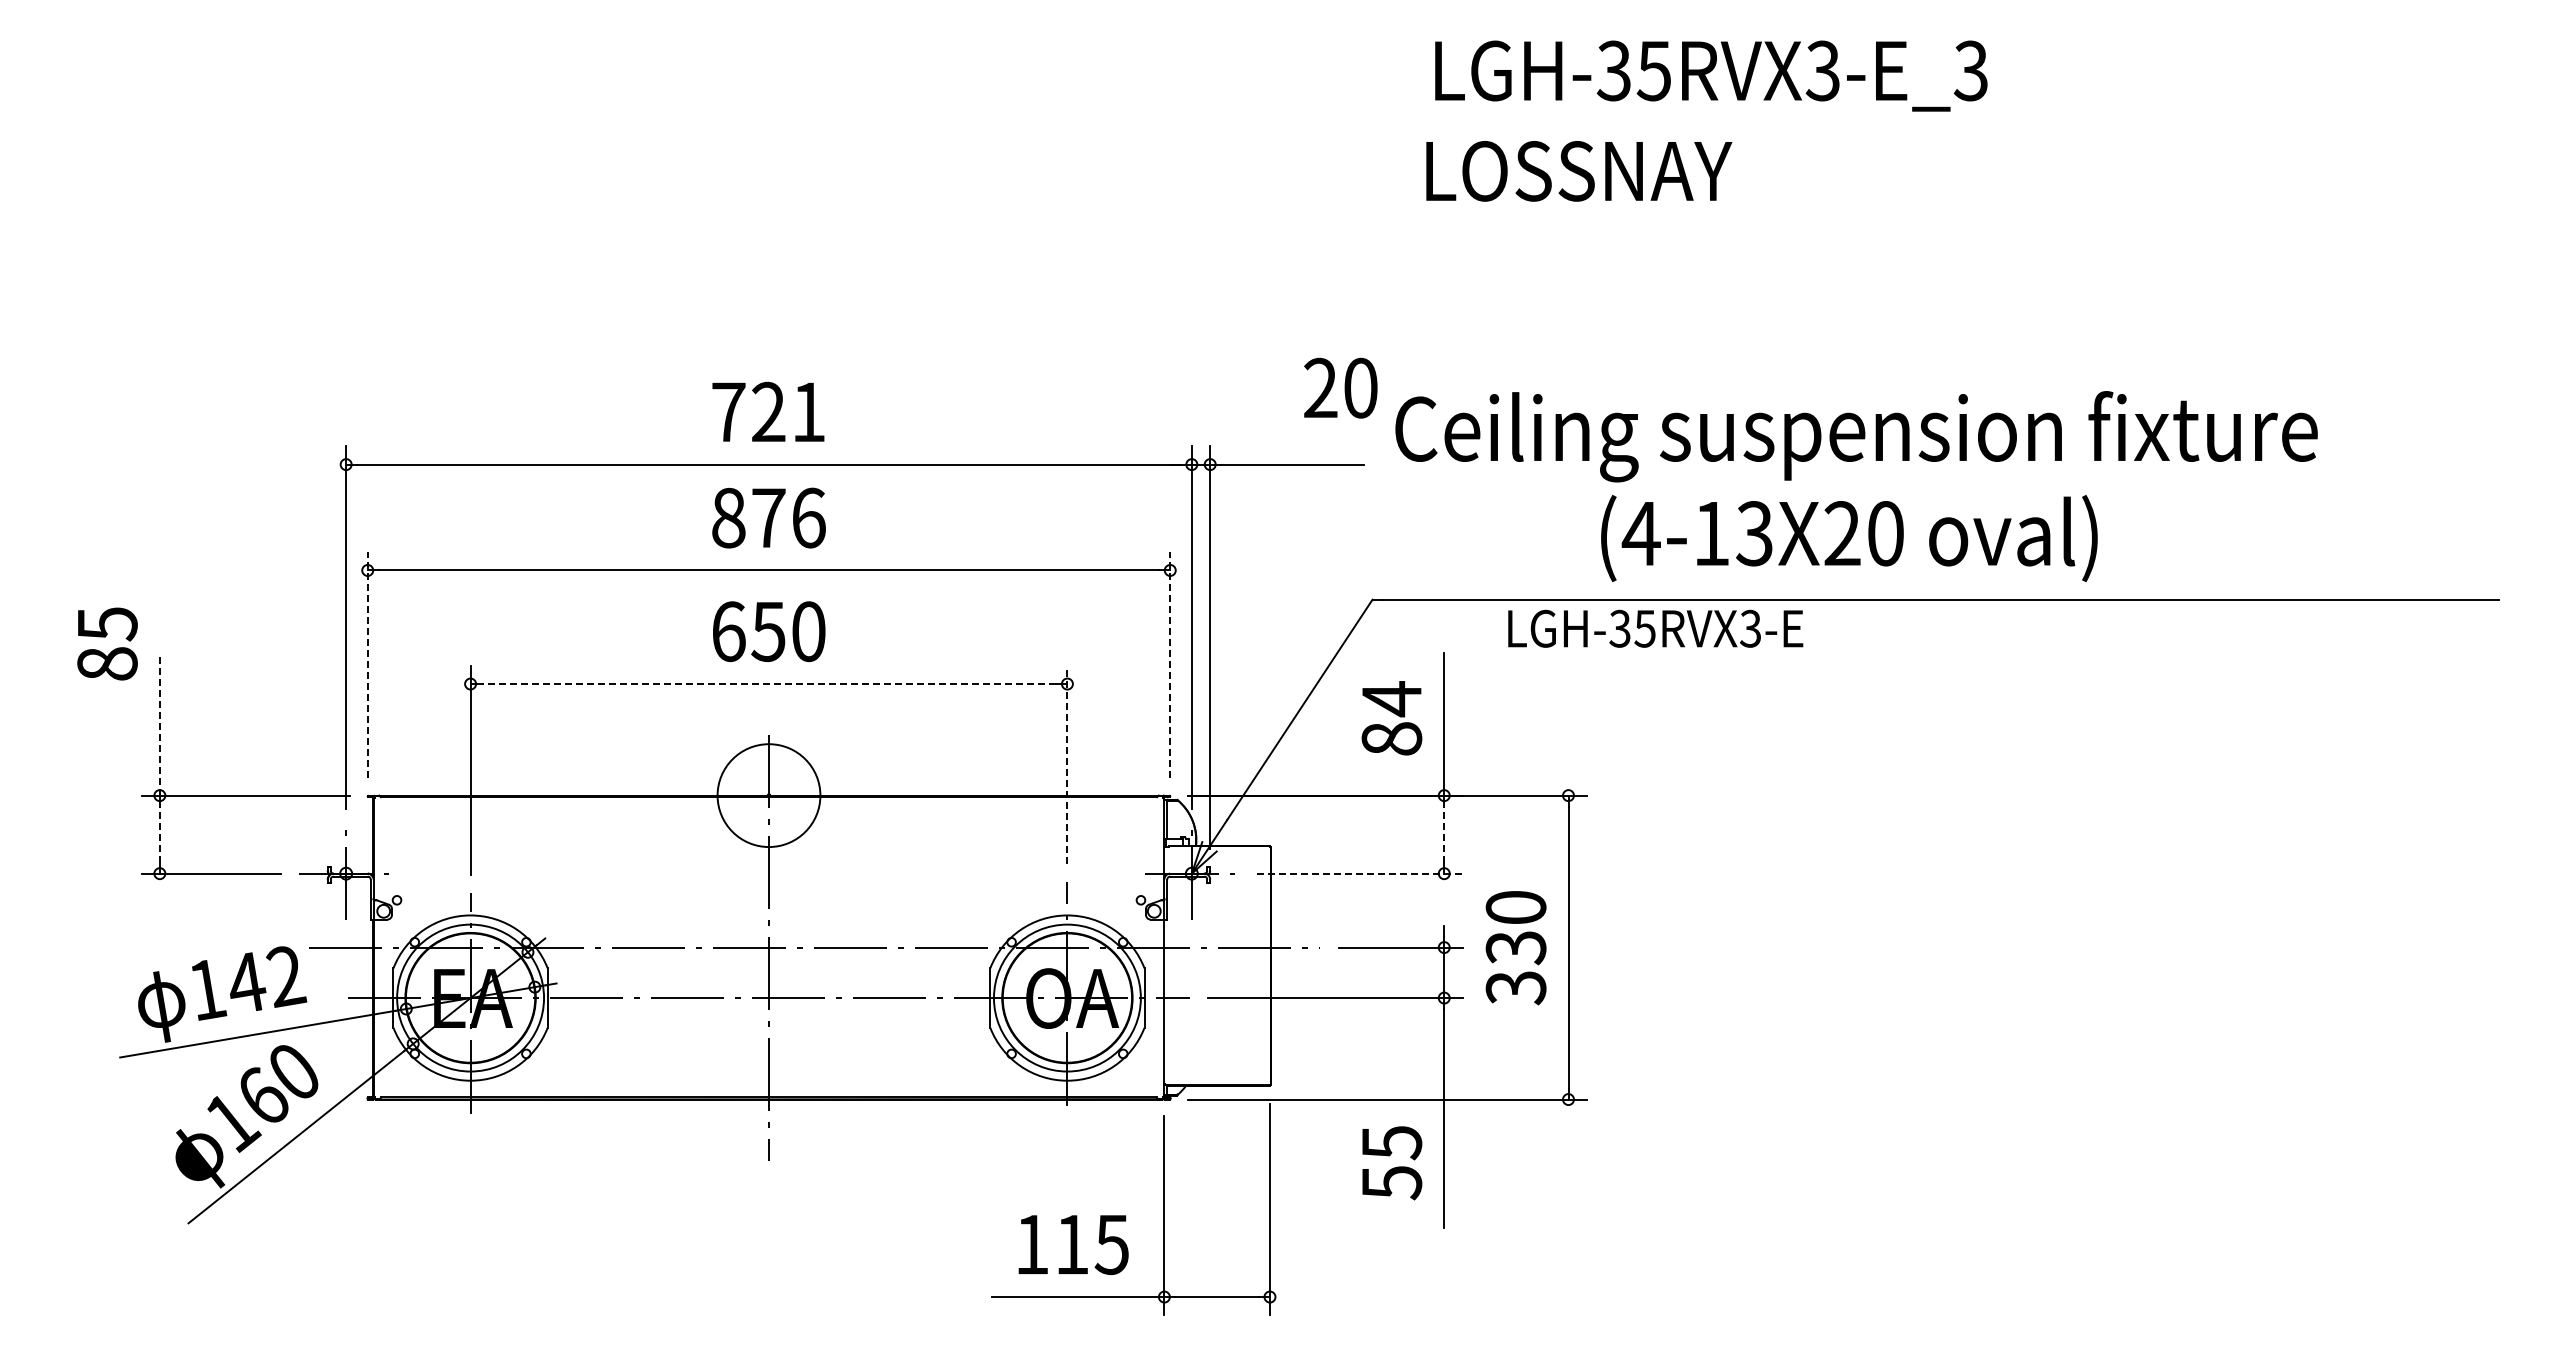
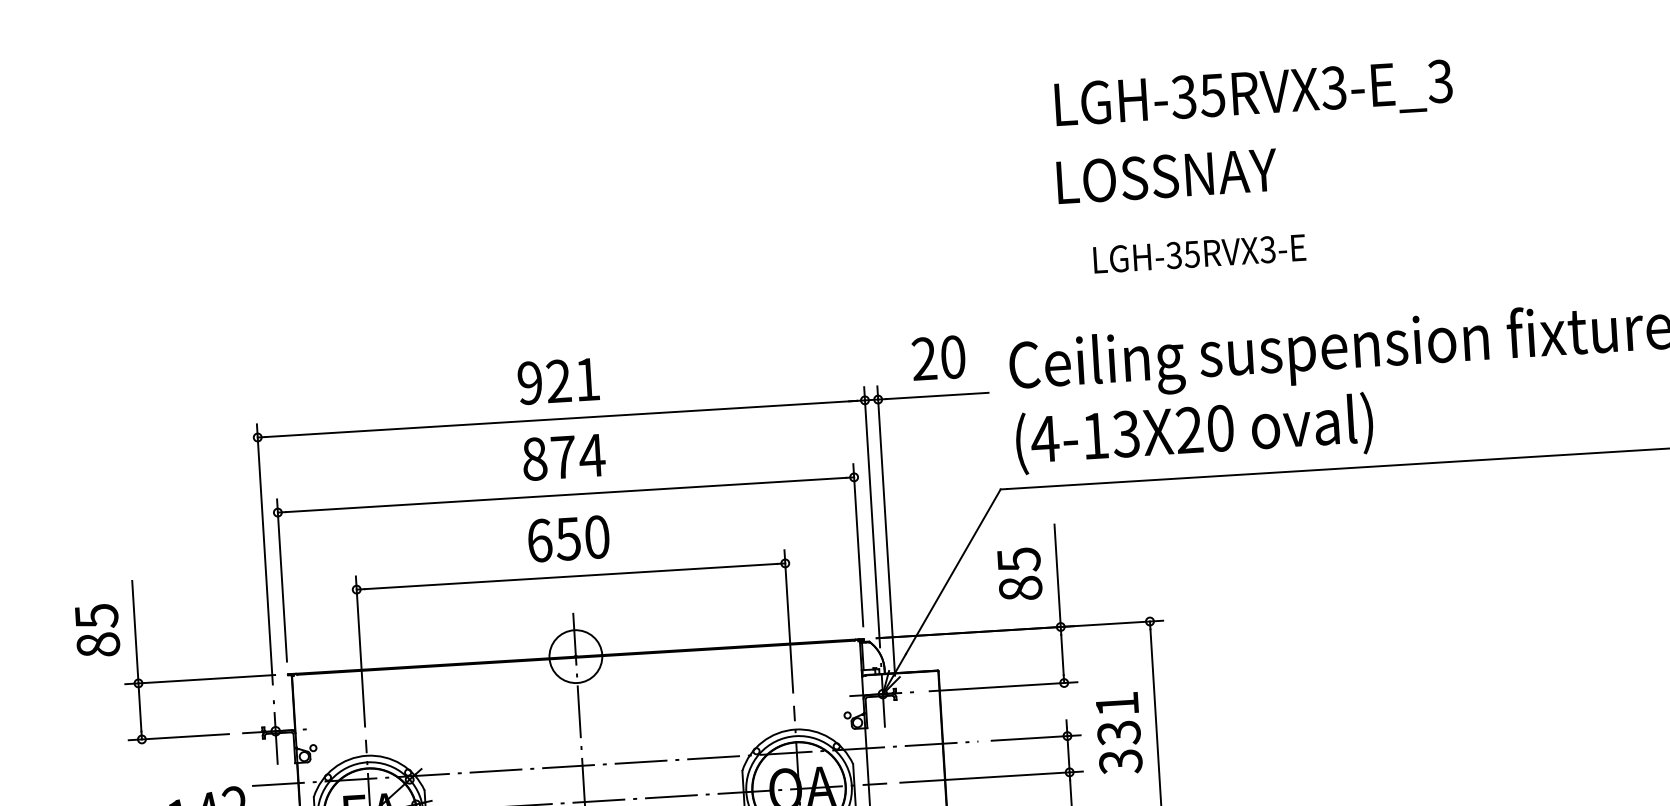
text: (1711, 75) -> (1254, 96), moved
text: (1579, 171) -> (1167, 176), moved
text: (1340, 387) -> (938, 357), moved
text: (728, 411) -> (529, 382), 721 -> 921
text: (808, 517) -> (592, 455), 876 -> 874
text: (1849, 538) -> (1194, 433), moved
text: (1655, 628) -> (1199, 253), moved
text: (107, 643) -> (97, 630), moved
line: (367, 665) -> (281, 580), dashed -> solid
line: (1170, 665) -> (858, 545), dashed -> solid
line: (768, 684) -> (570, 576), dashed -> solid
text: (1392, 699) -> (1019, 560), 84 -> 85
line: (159, 723) -> (135, 631), dashed -> solid
line: (1067, 764) -> (788, 621), dashed -> solid
circle: (768, 795) -> (575, 656), size x0.71
line: (159, 834) -> (139, 711), dashed -> solid
line: (1444, 834) -> (1062, 654), dashed -> solid
line: (1359, 873) -> (1003, 686), dashed -> solid
text: (1515, 907) -> (1116, 704), 330 -> 331

